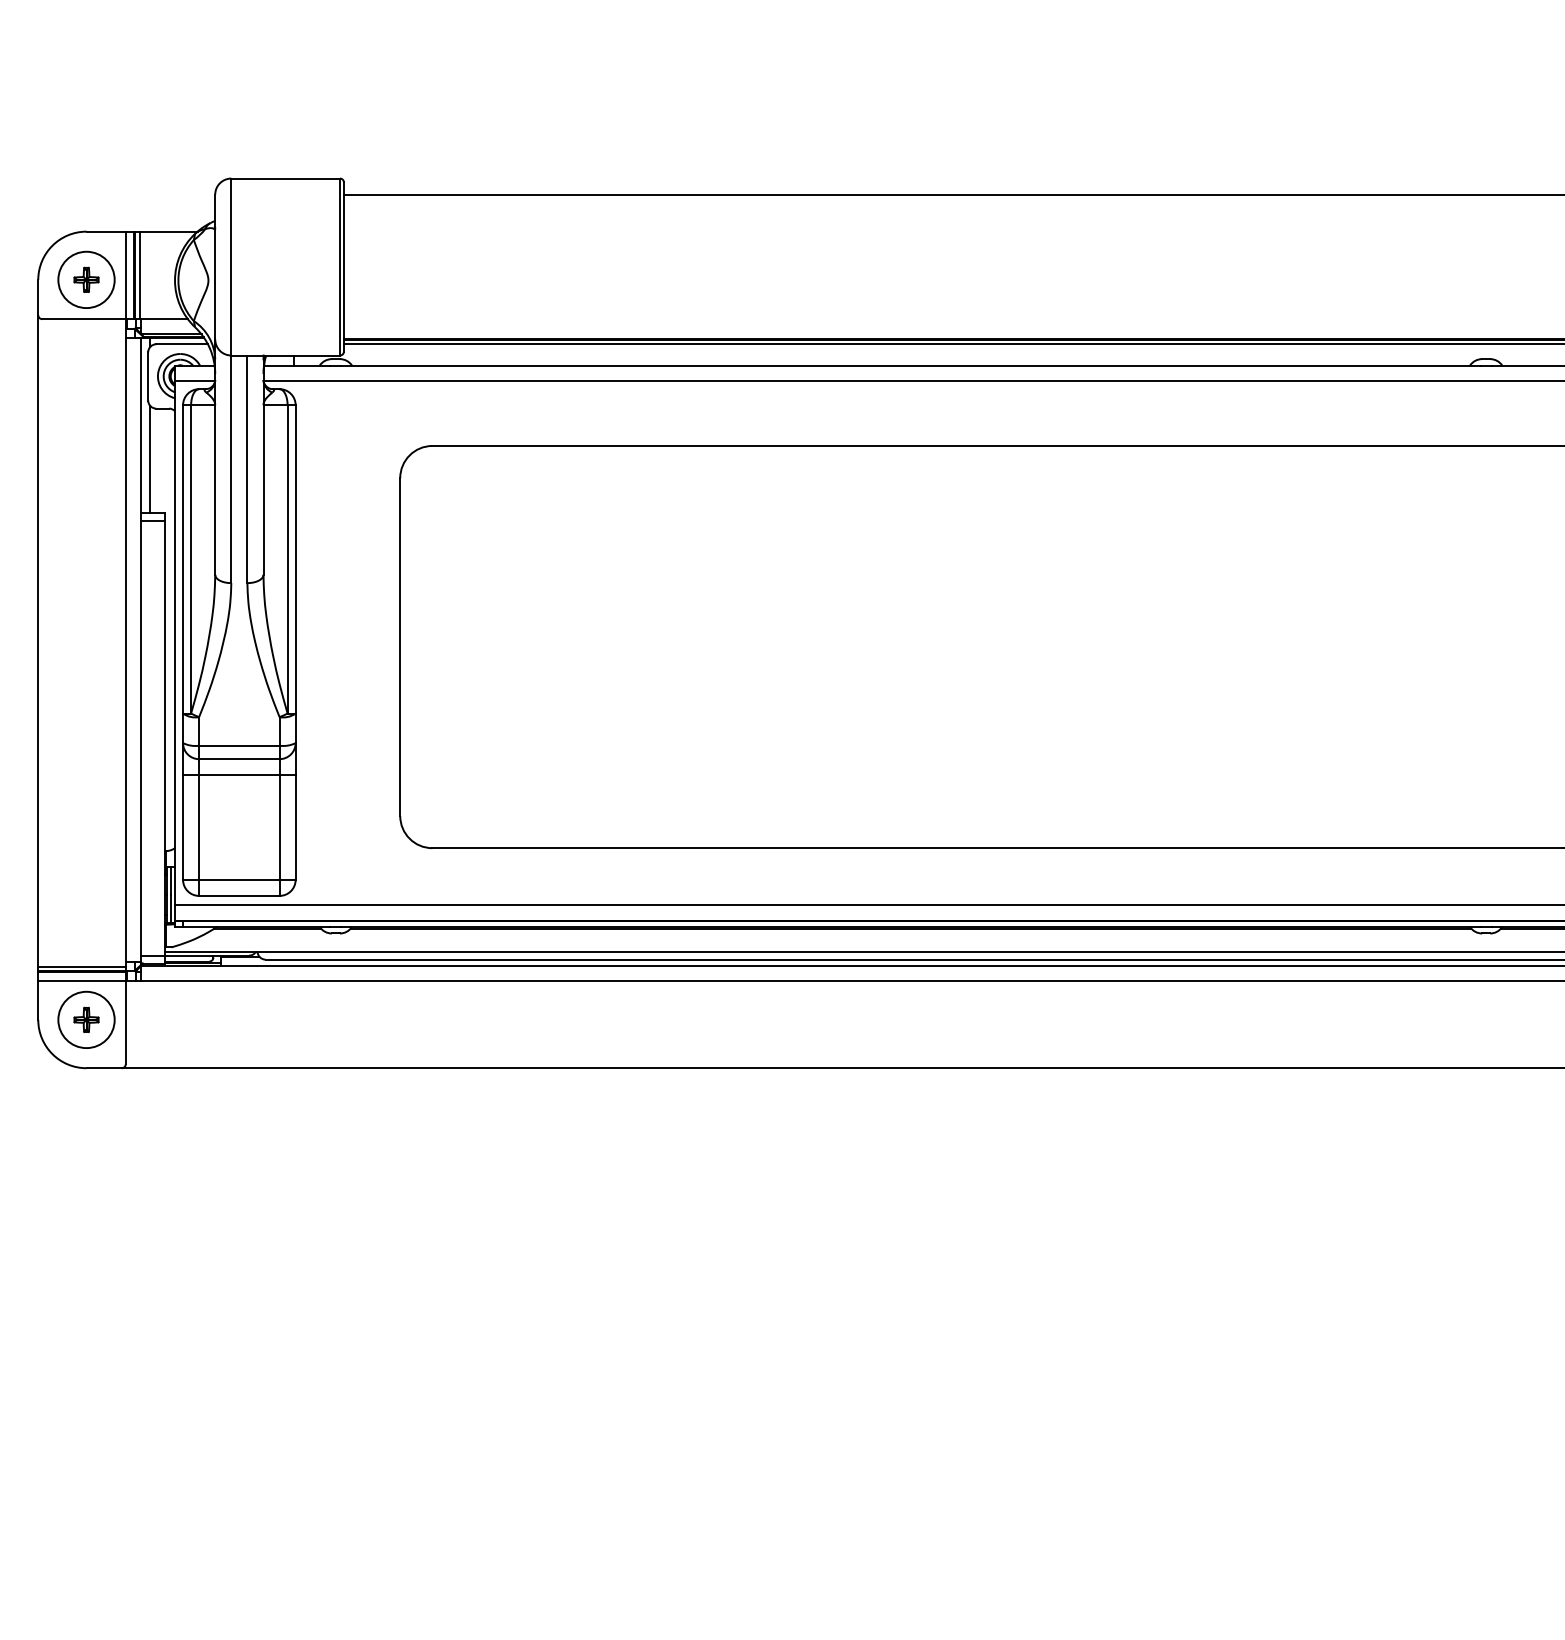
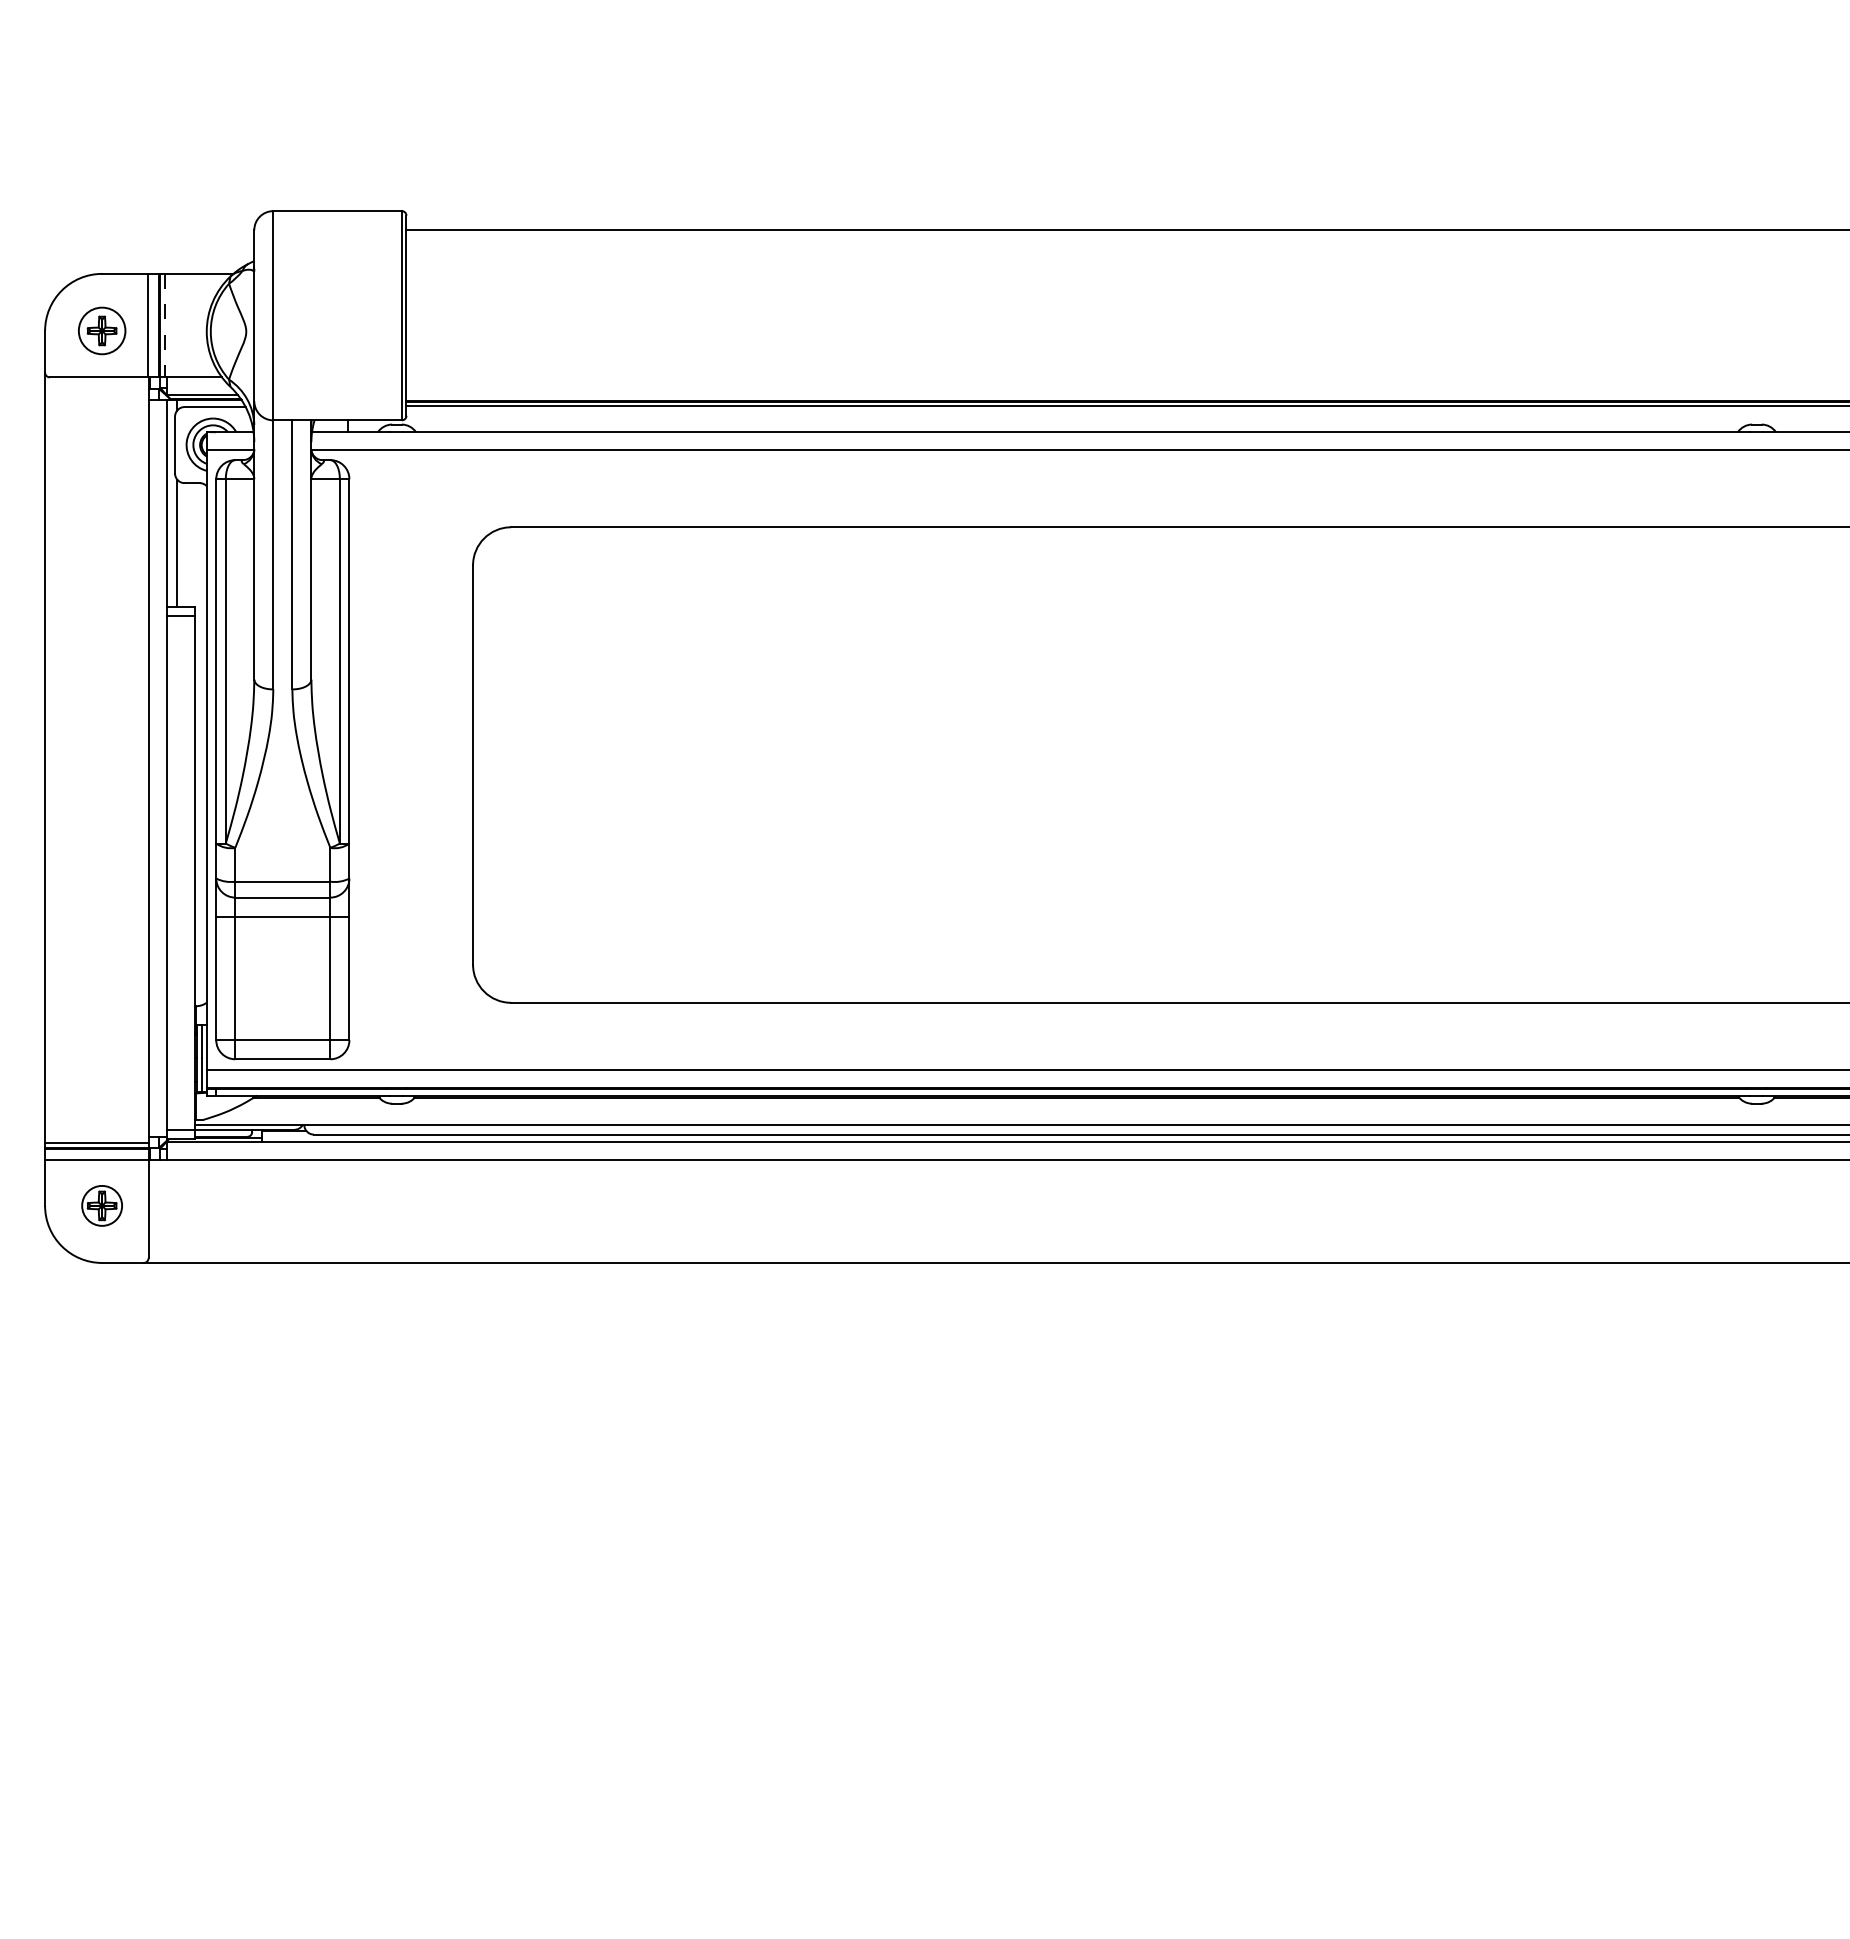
line: (139, 275) -> (164, 325), solid -> dashed
circle: (85, 279) -> (101, 330), size x0.7
circle: (85, 1019) -> (101, 1205), size x0.6

